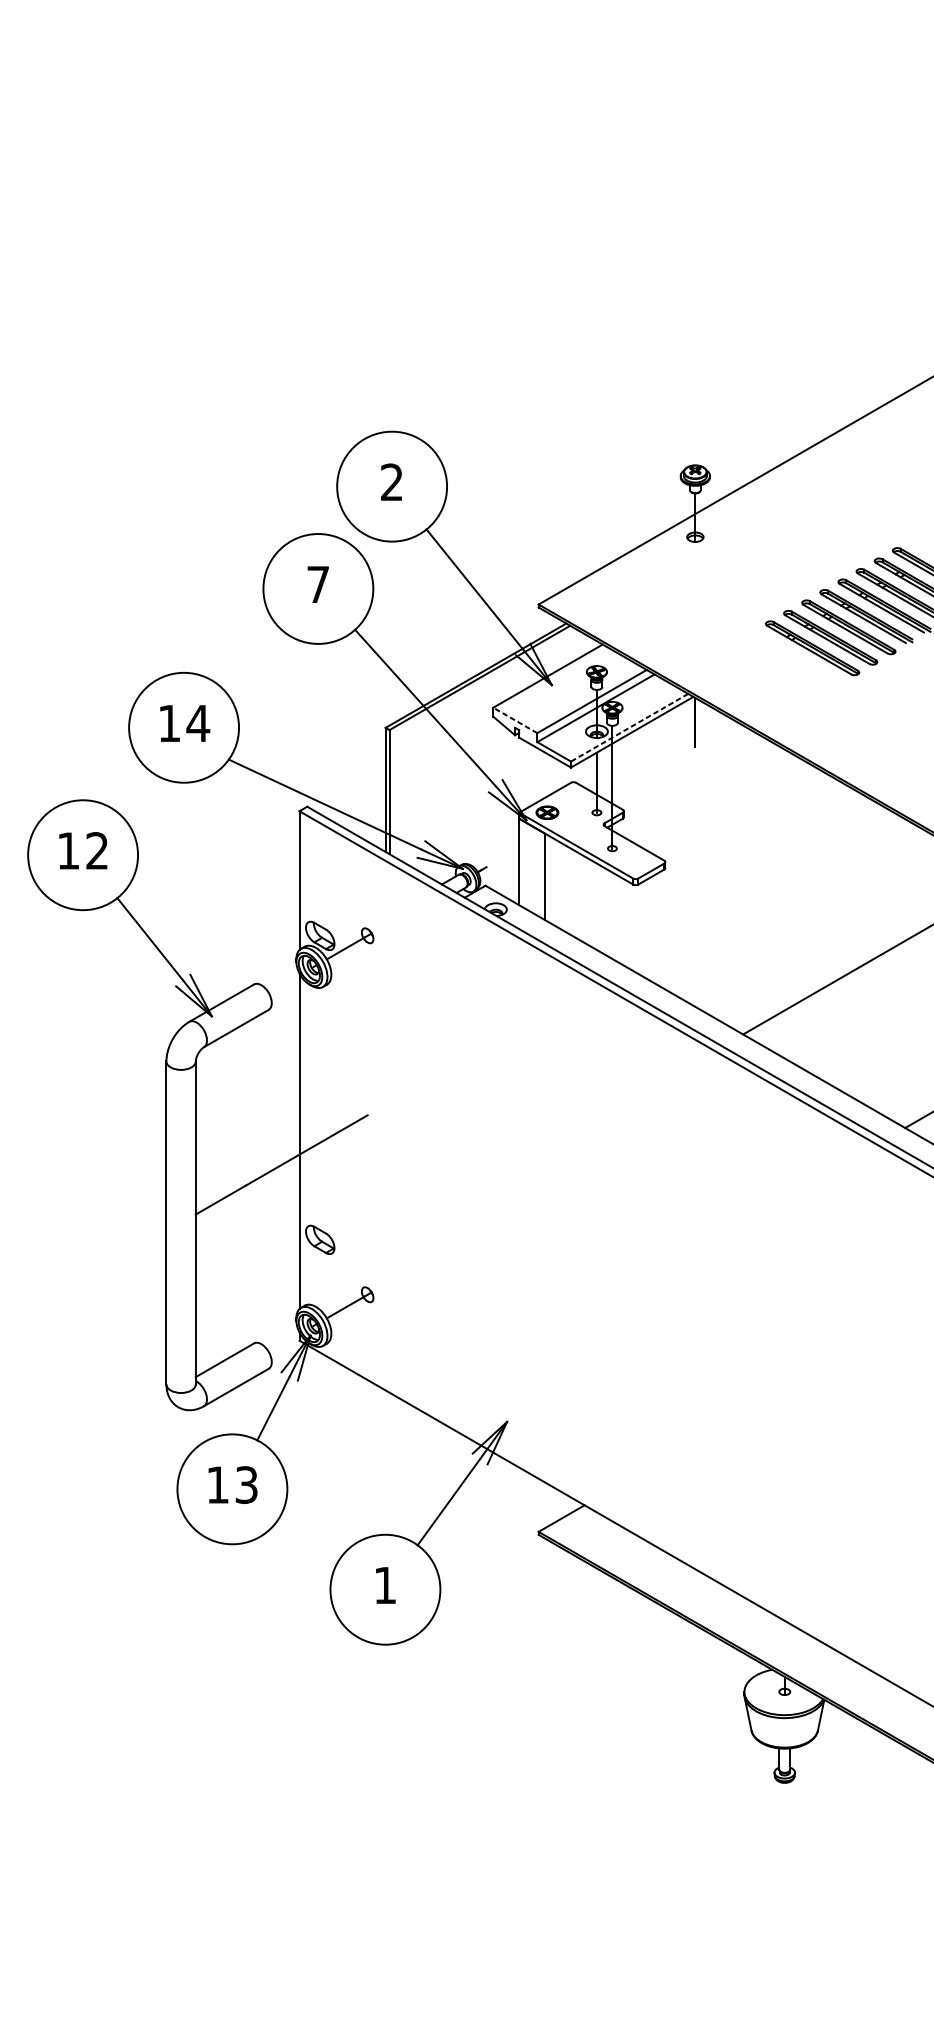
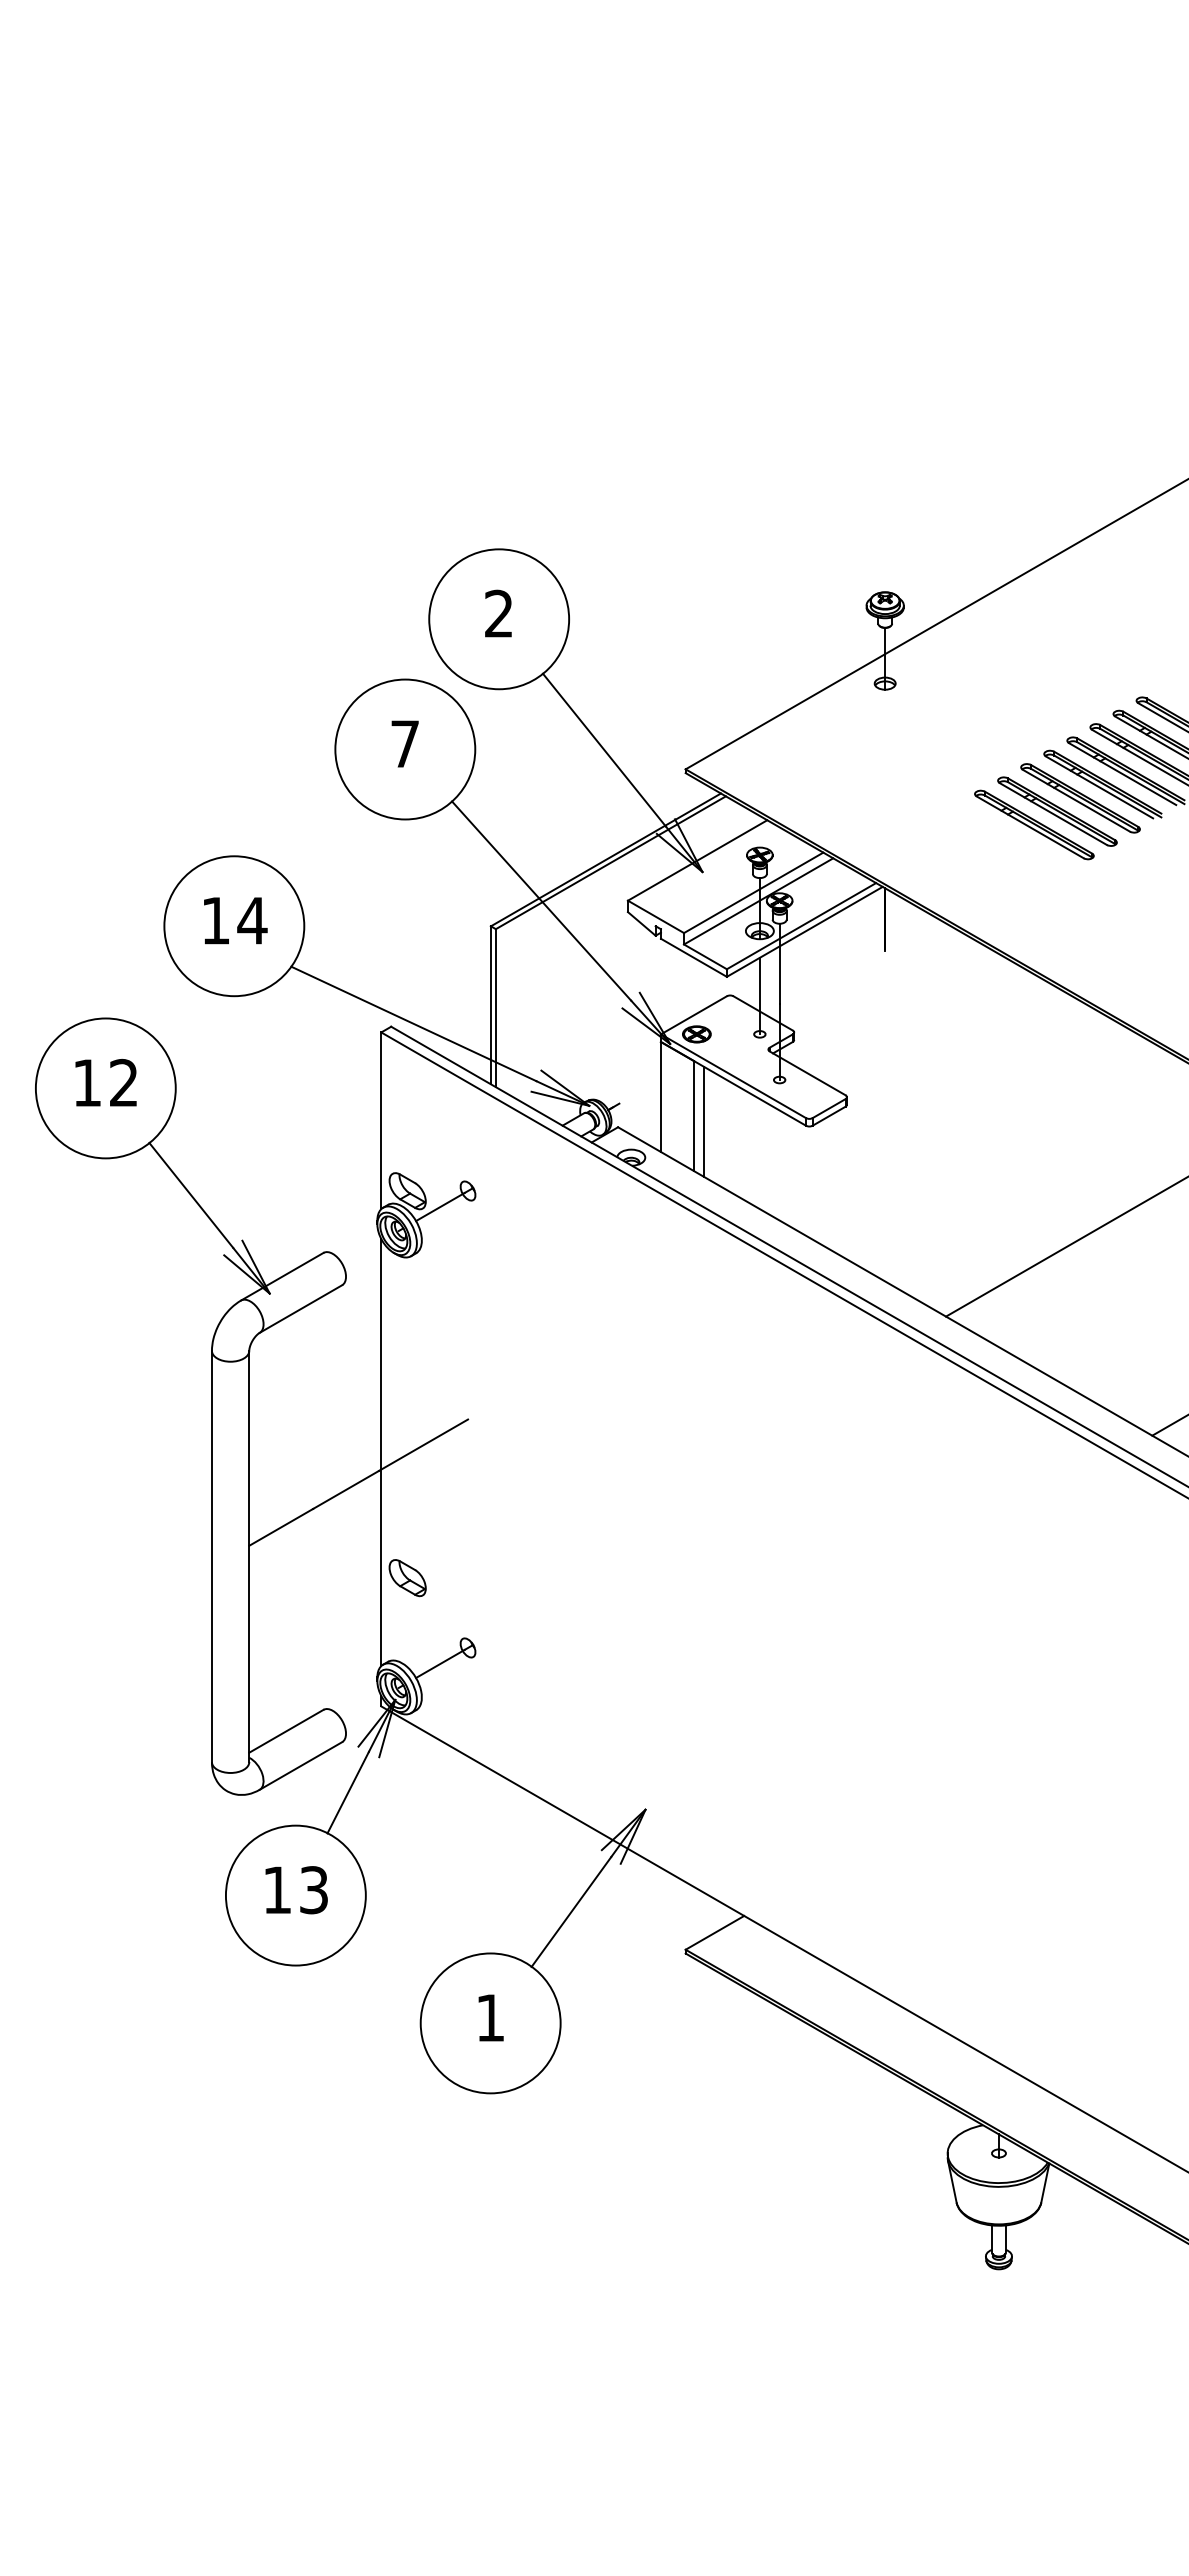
line: (514, 720) -> (655, 916), dashed -> solid
line: (629, 728) -> (801, 926), dashed -> solid
line: (552, 881) -> (703, 1121), added

